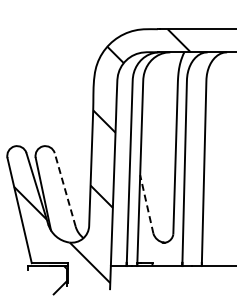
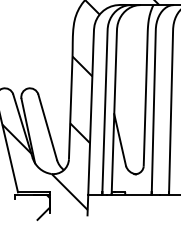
line: (65, 189) -> (47, 126), dashed -> solid
line: (146, 203) -> (119, 139), dashed -> solid

